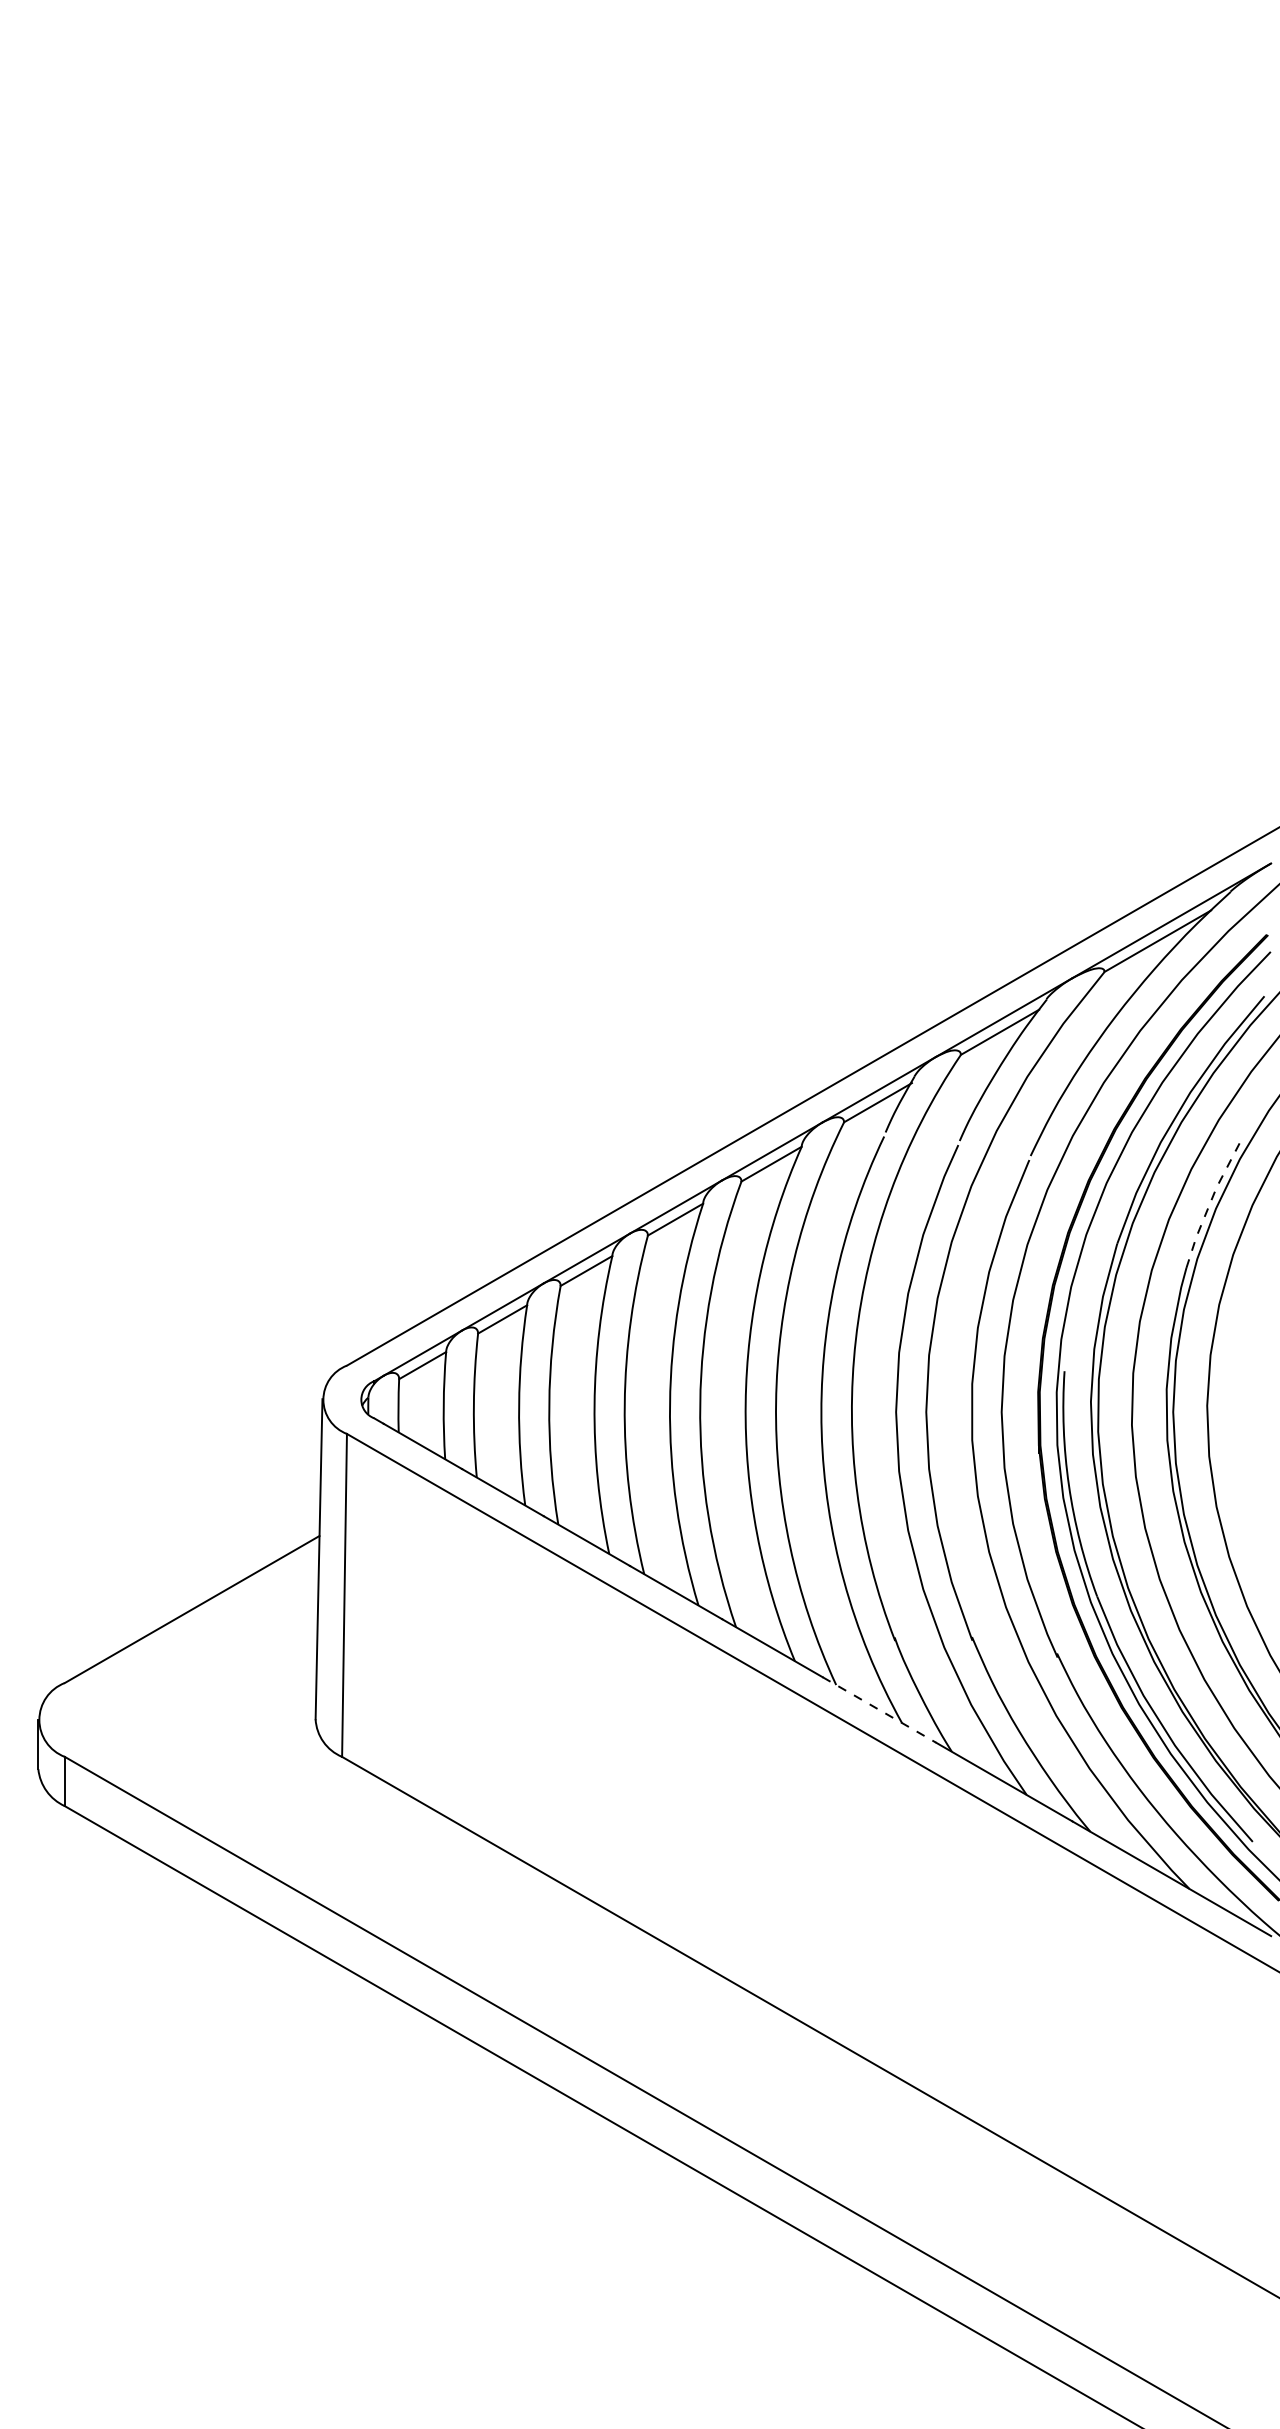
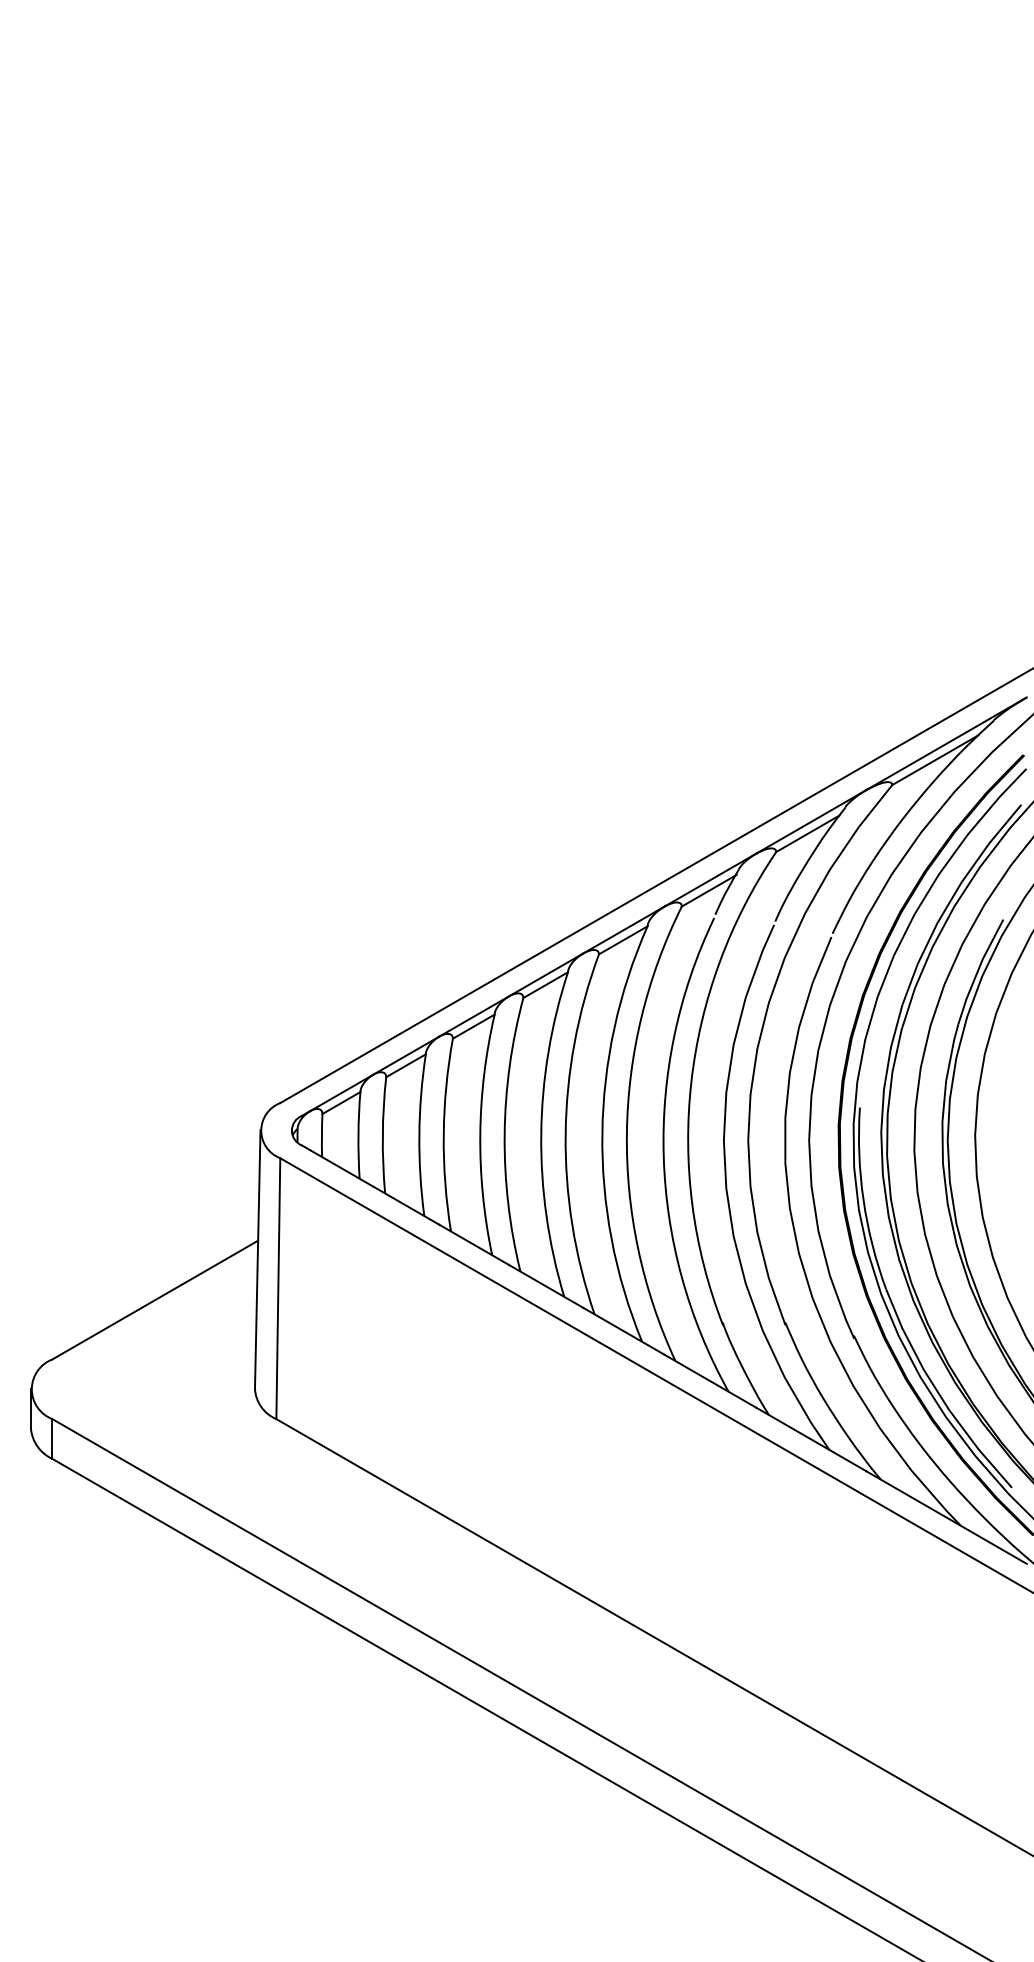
line: (1210, 1201) -> (977, 970), dashed -> solid
line: (879, 1710) -> (710, 1381), dashed -> solid

